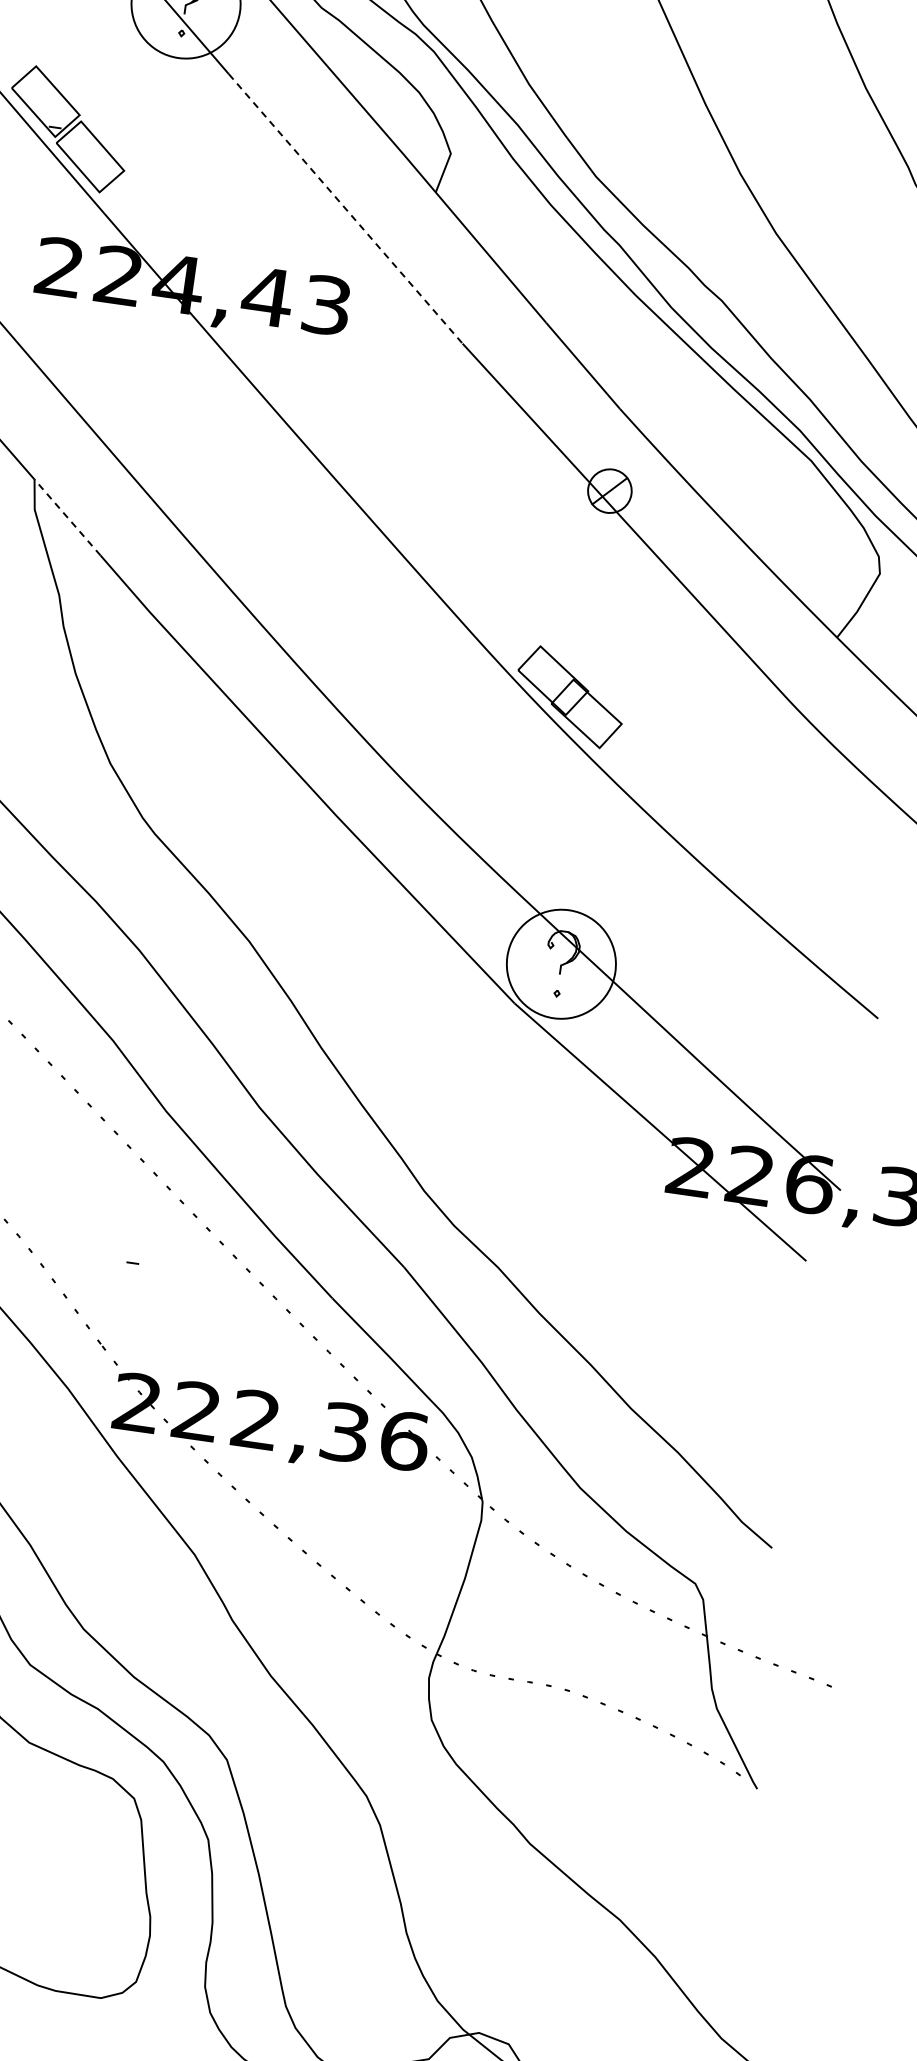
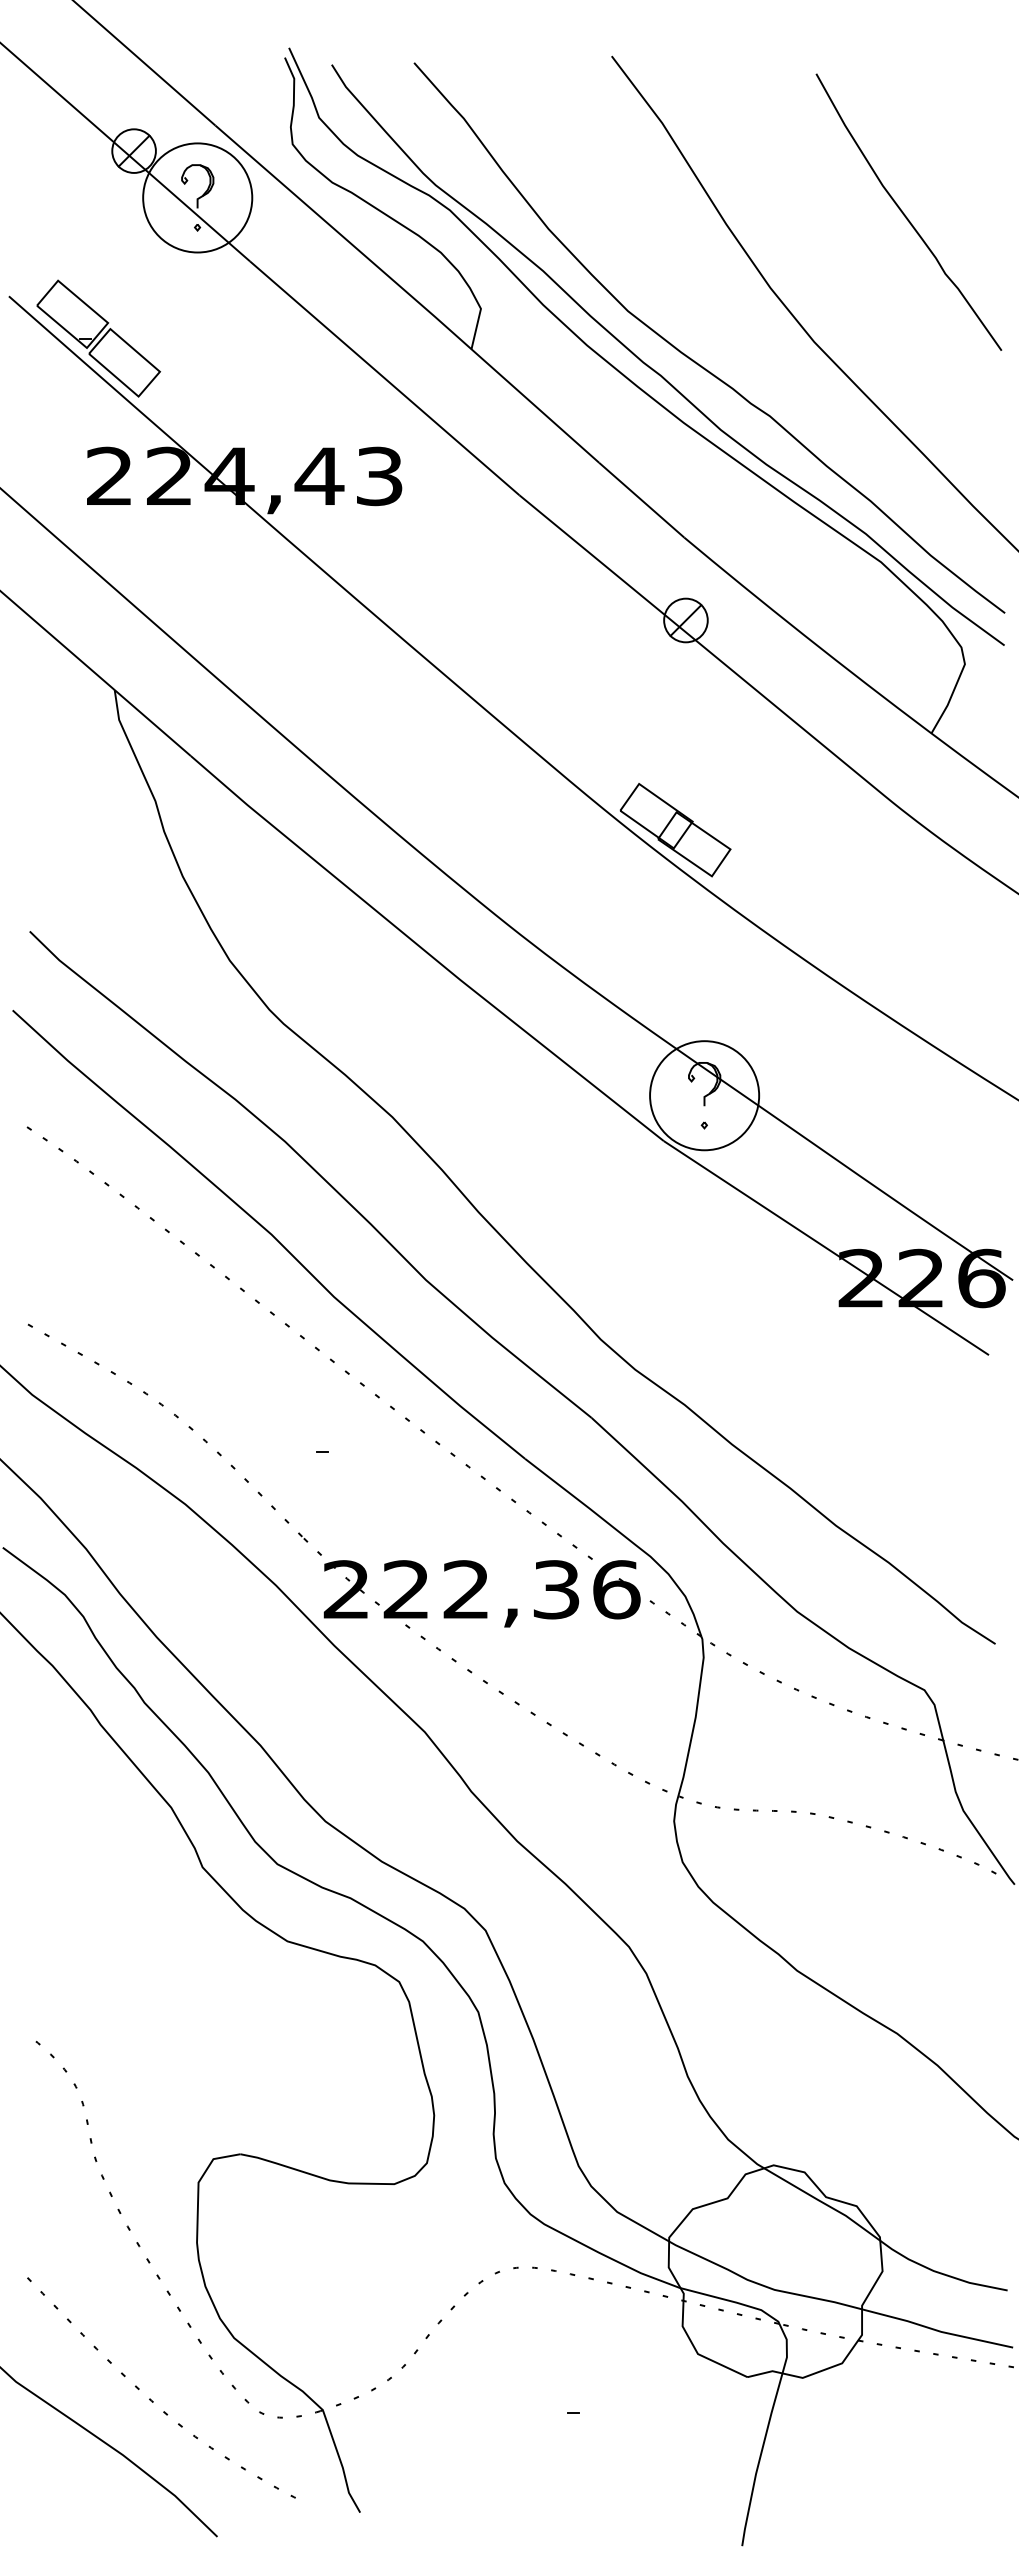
line: (346, 209) -> (385, 378), dashed -> solid
line: (67, 516) -> (152, 722), dashed -> solid

